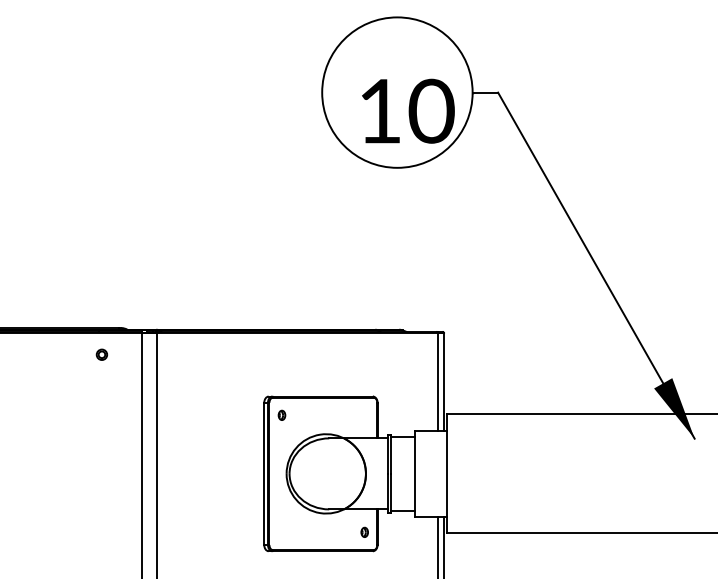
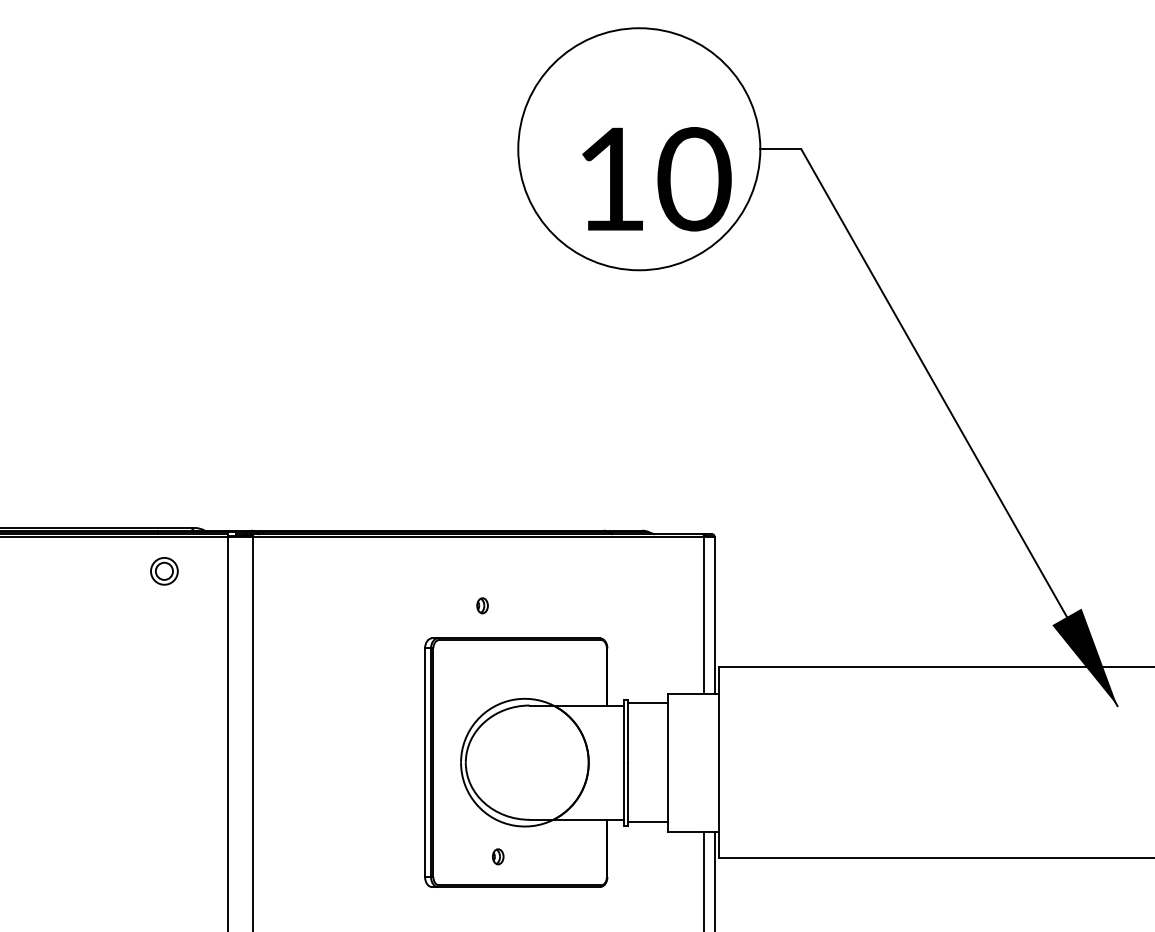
part: (101, 354) -> (163, 570), size x1.6
part: (281, 414) -> (481, 604), moved
part: (364, 531) -> (497, 855), moved

